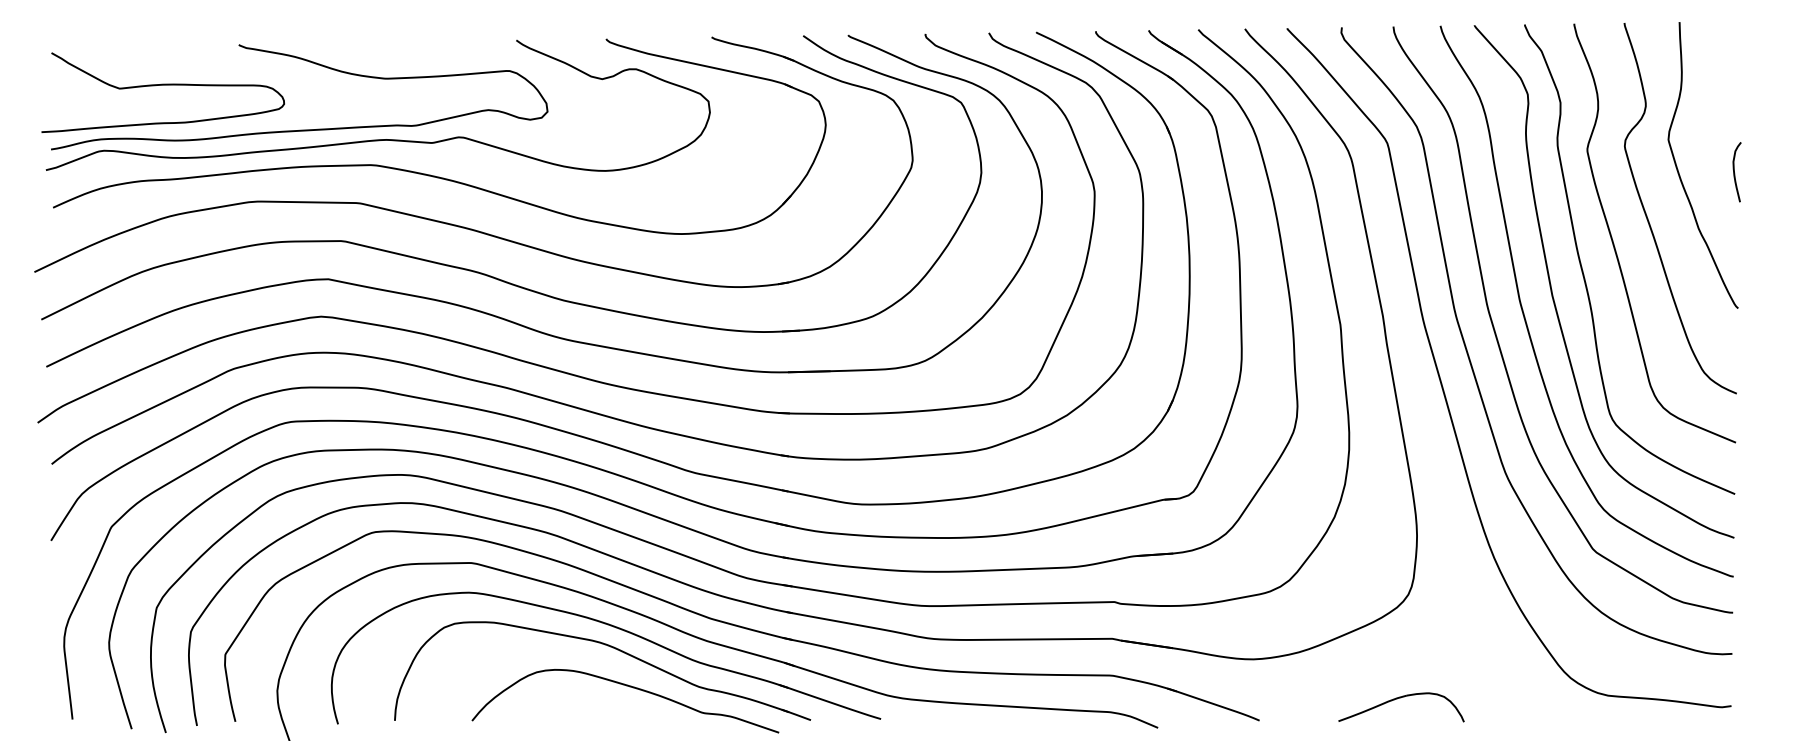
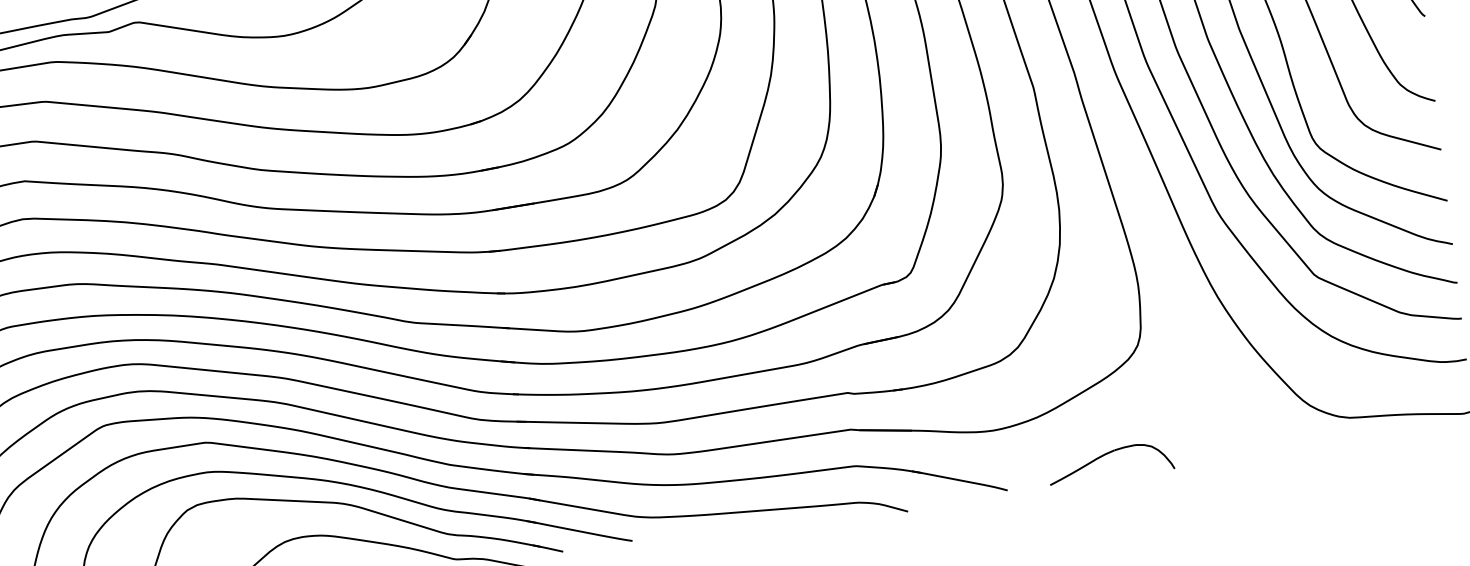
part: (1397, 699) -> (1105, 455), moved

